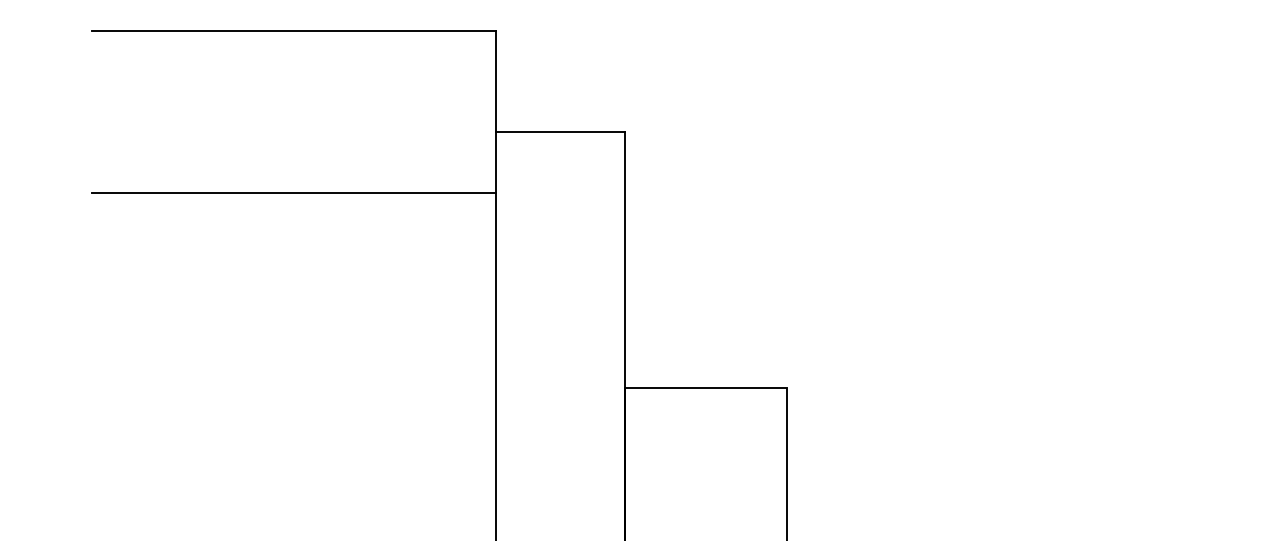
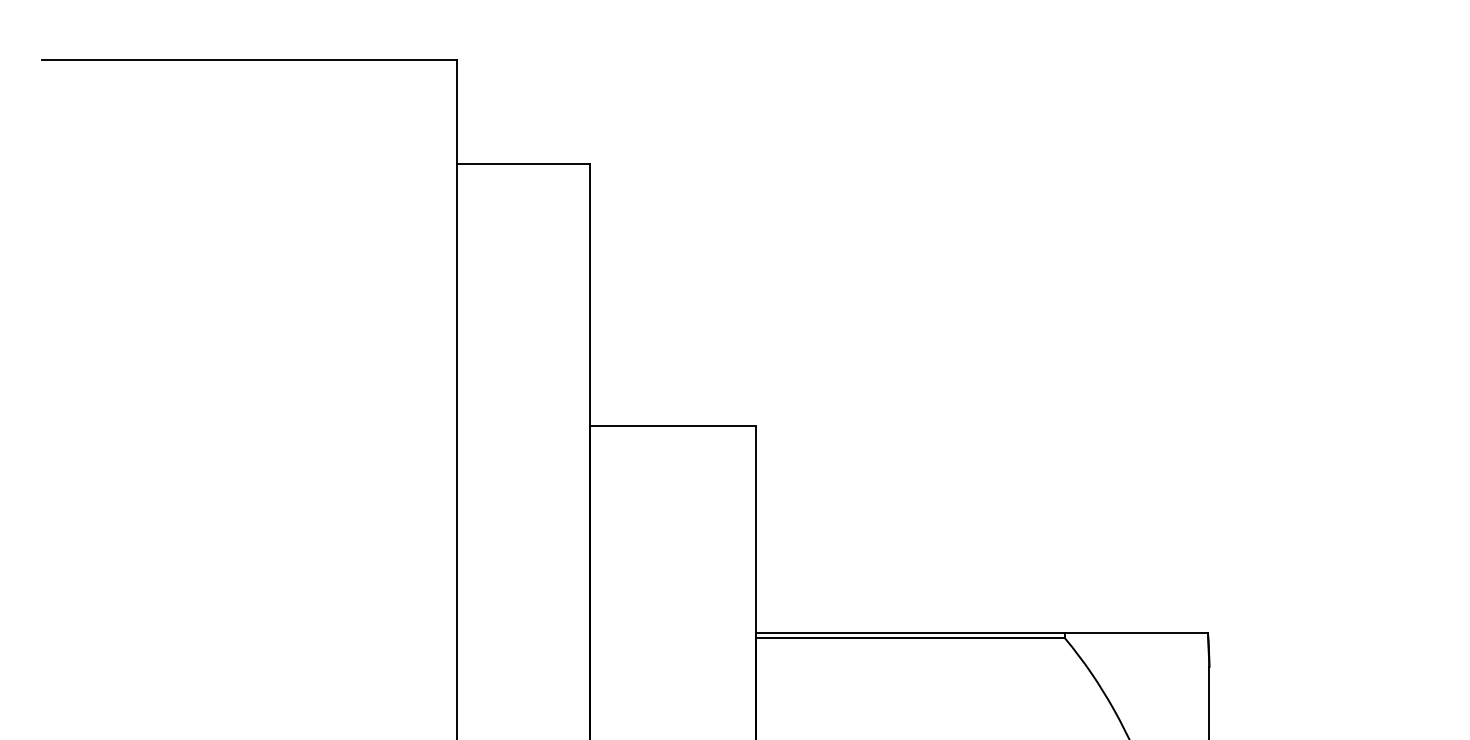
line: (293, 193) -> (248, 226), removed

